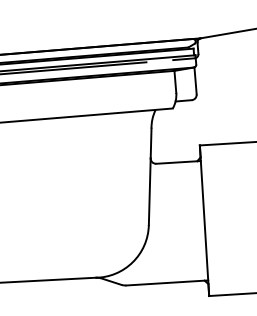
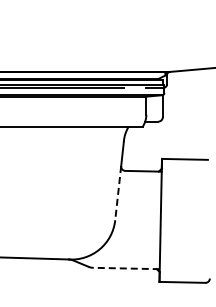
line: (150, 192) -> (118, 193), solid -> dashed
line: (166, 283) -> (125, 268), solid -> dashed

